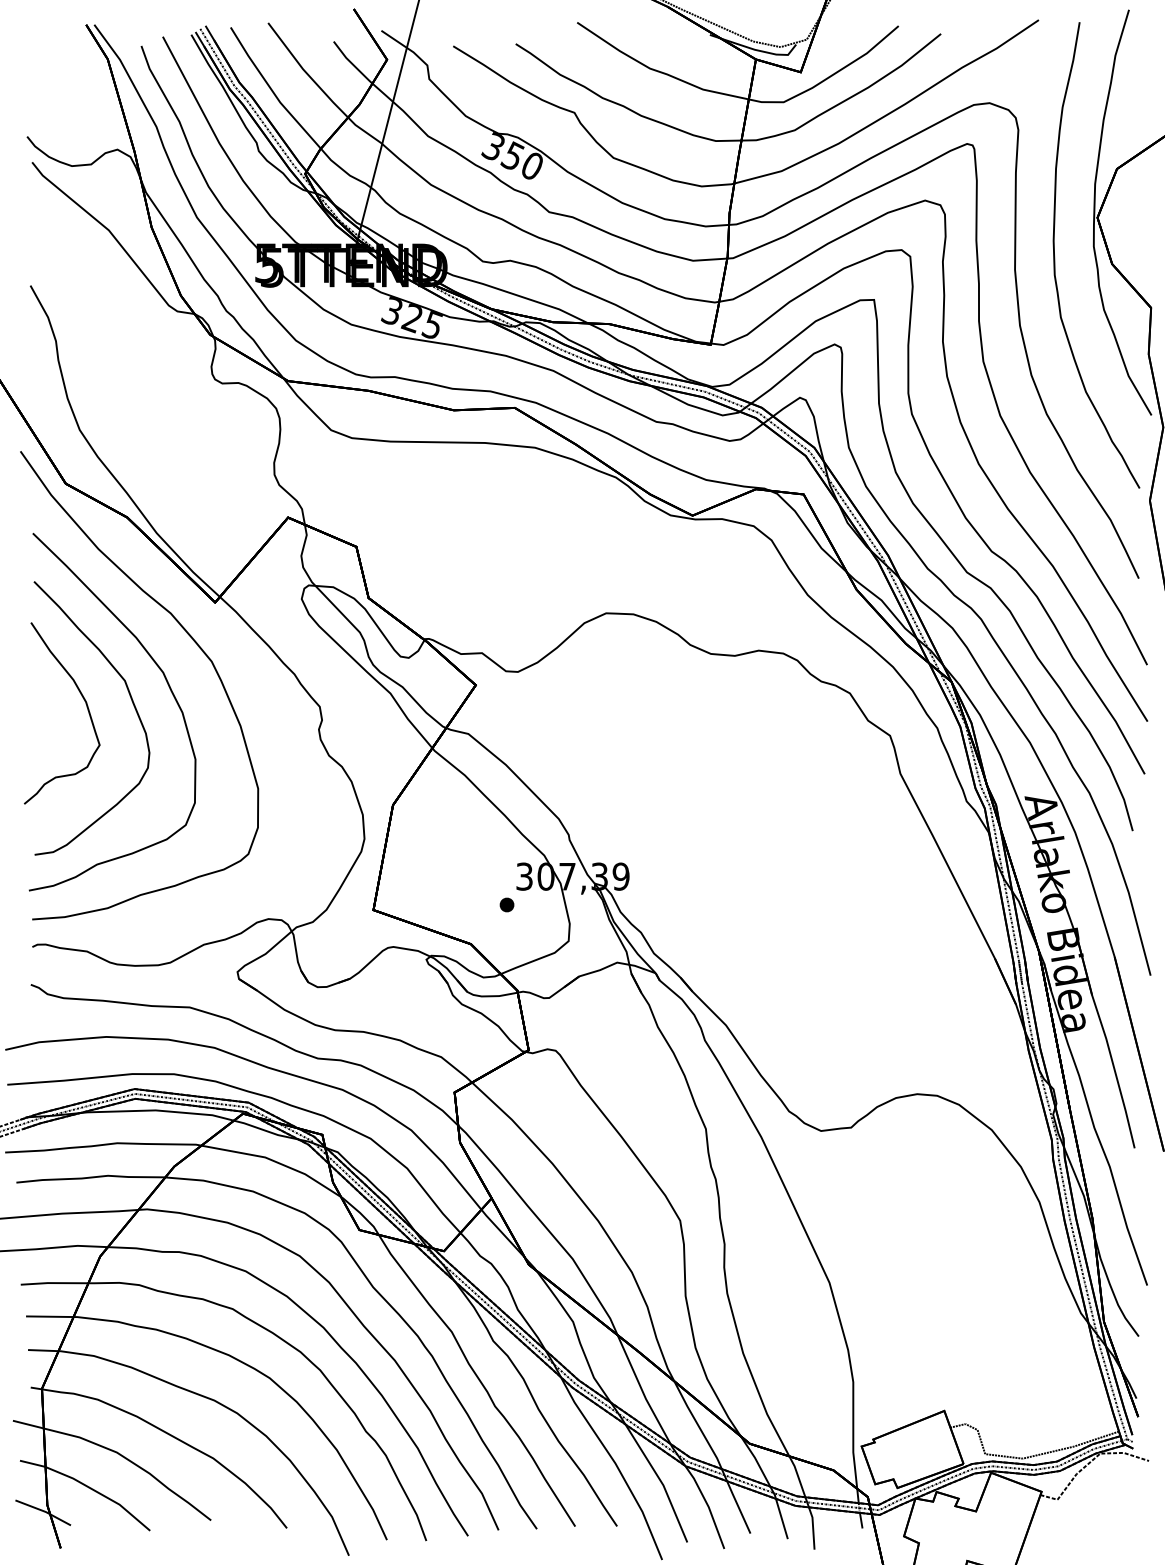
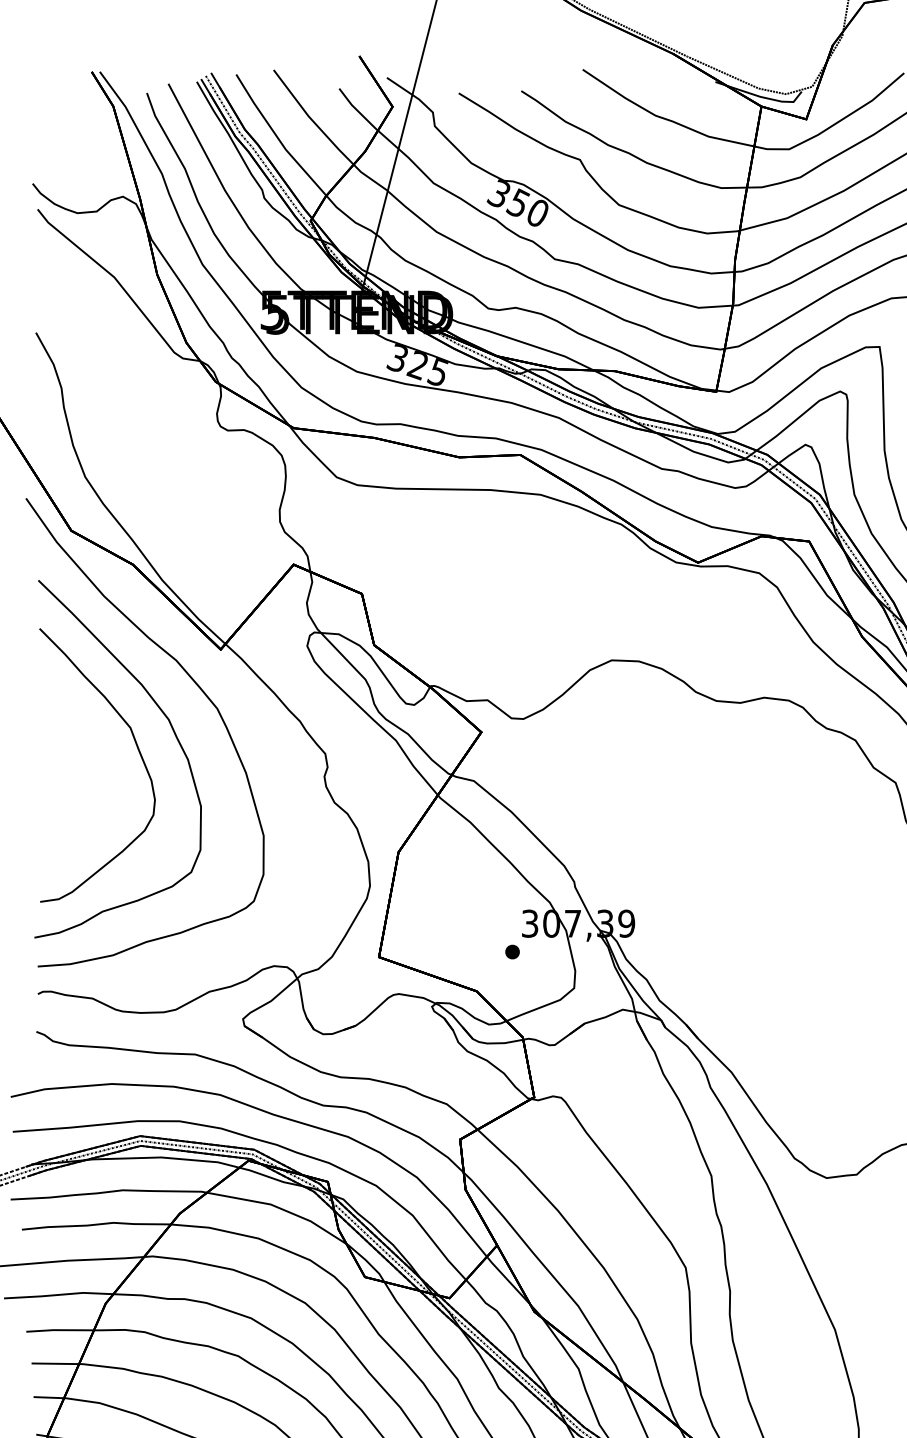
curve: (85, 704) -> (91, 751), removed

